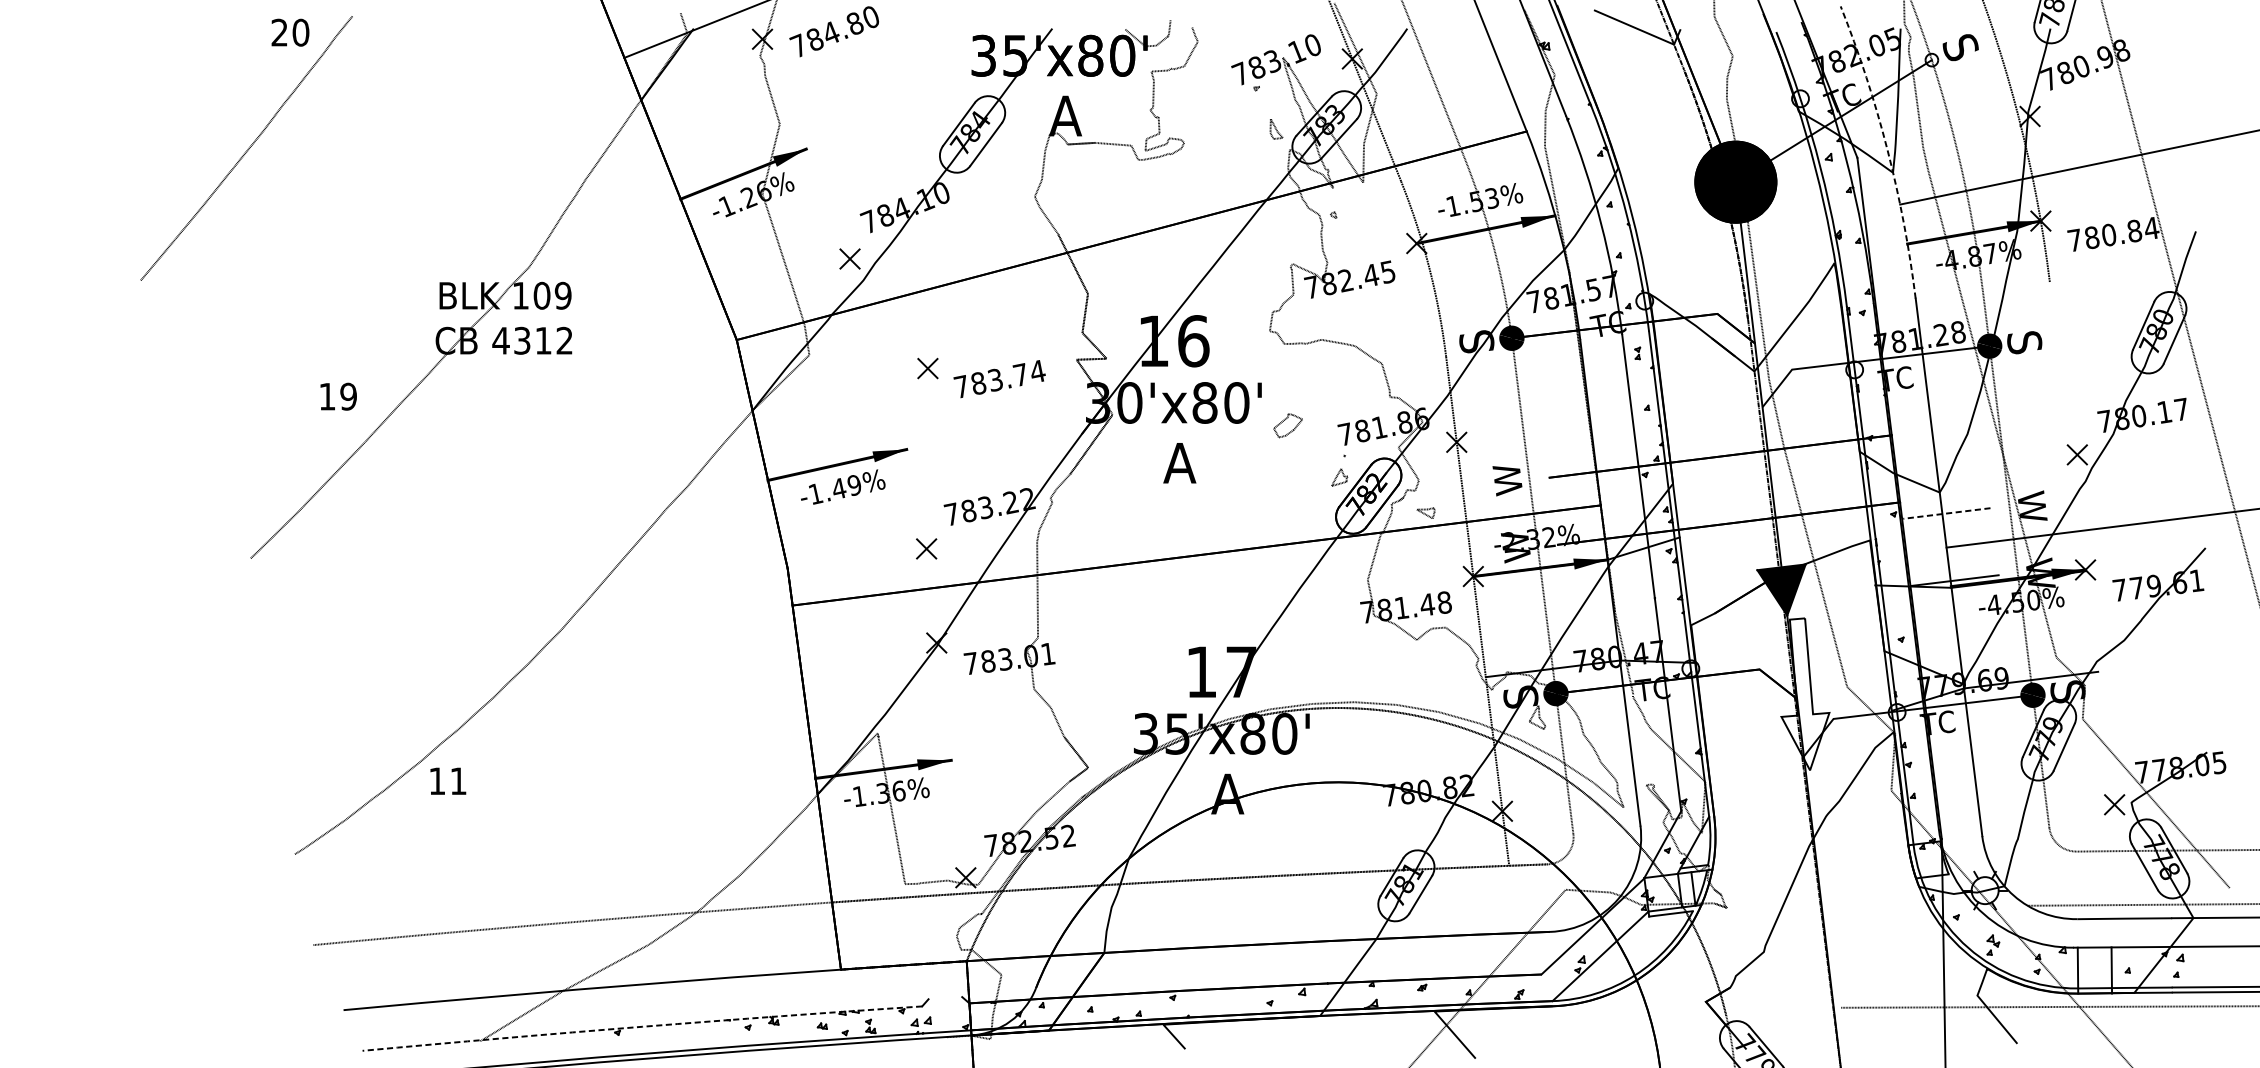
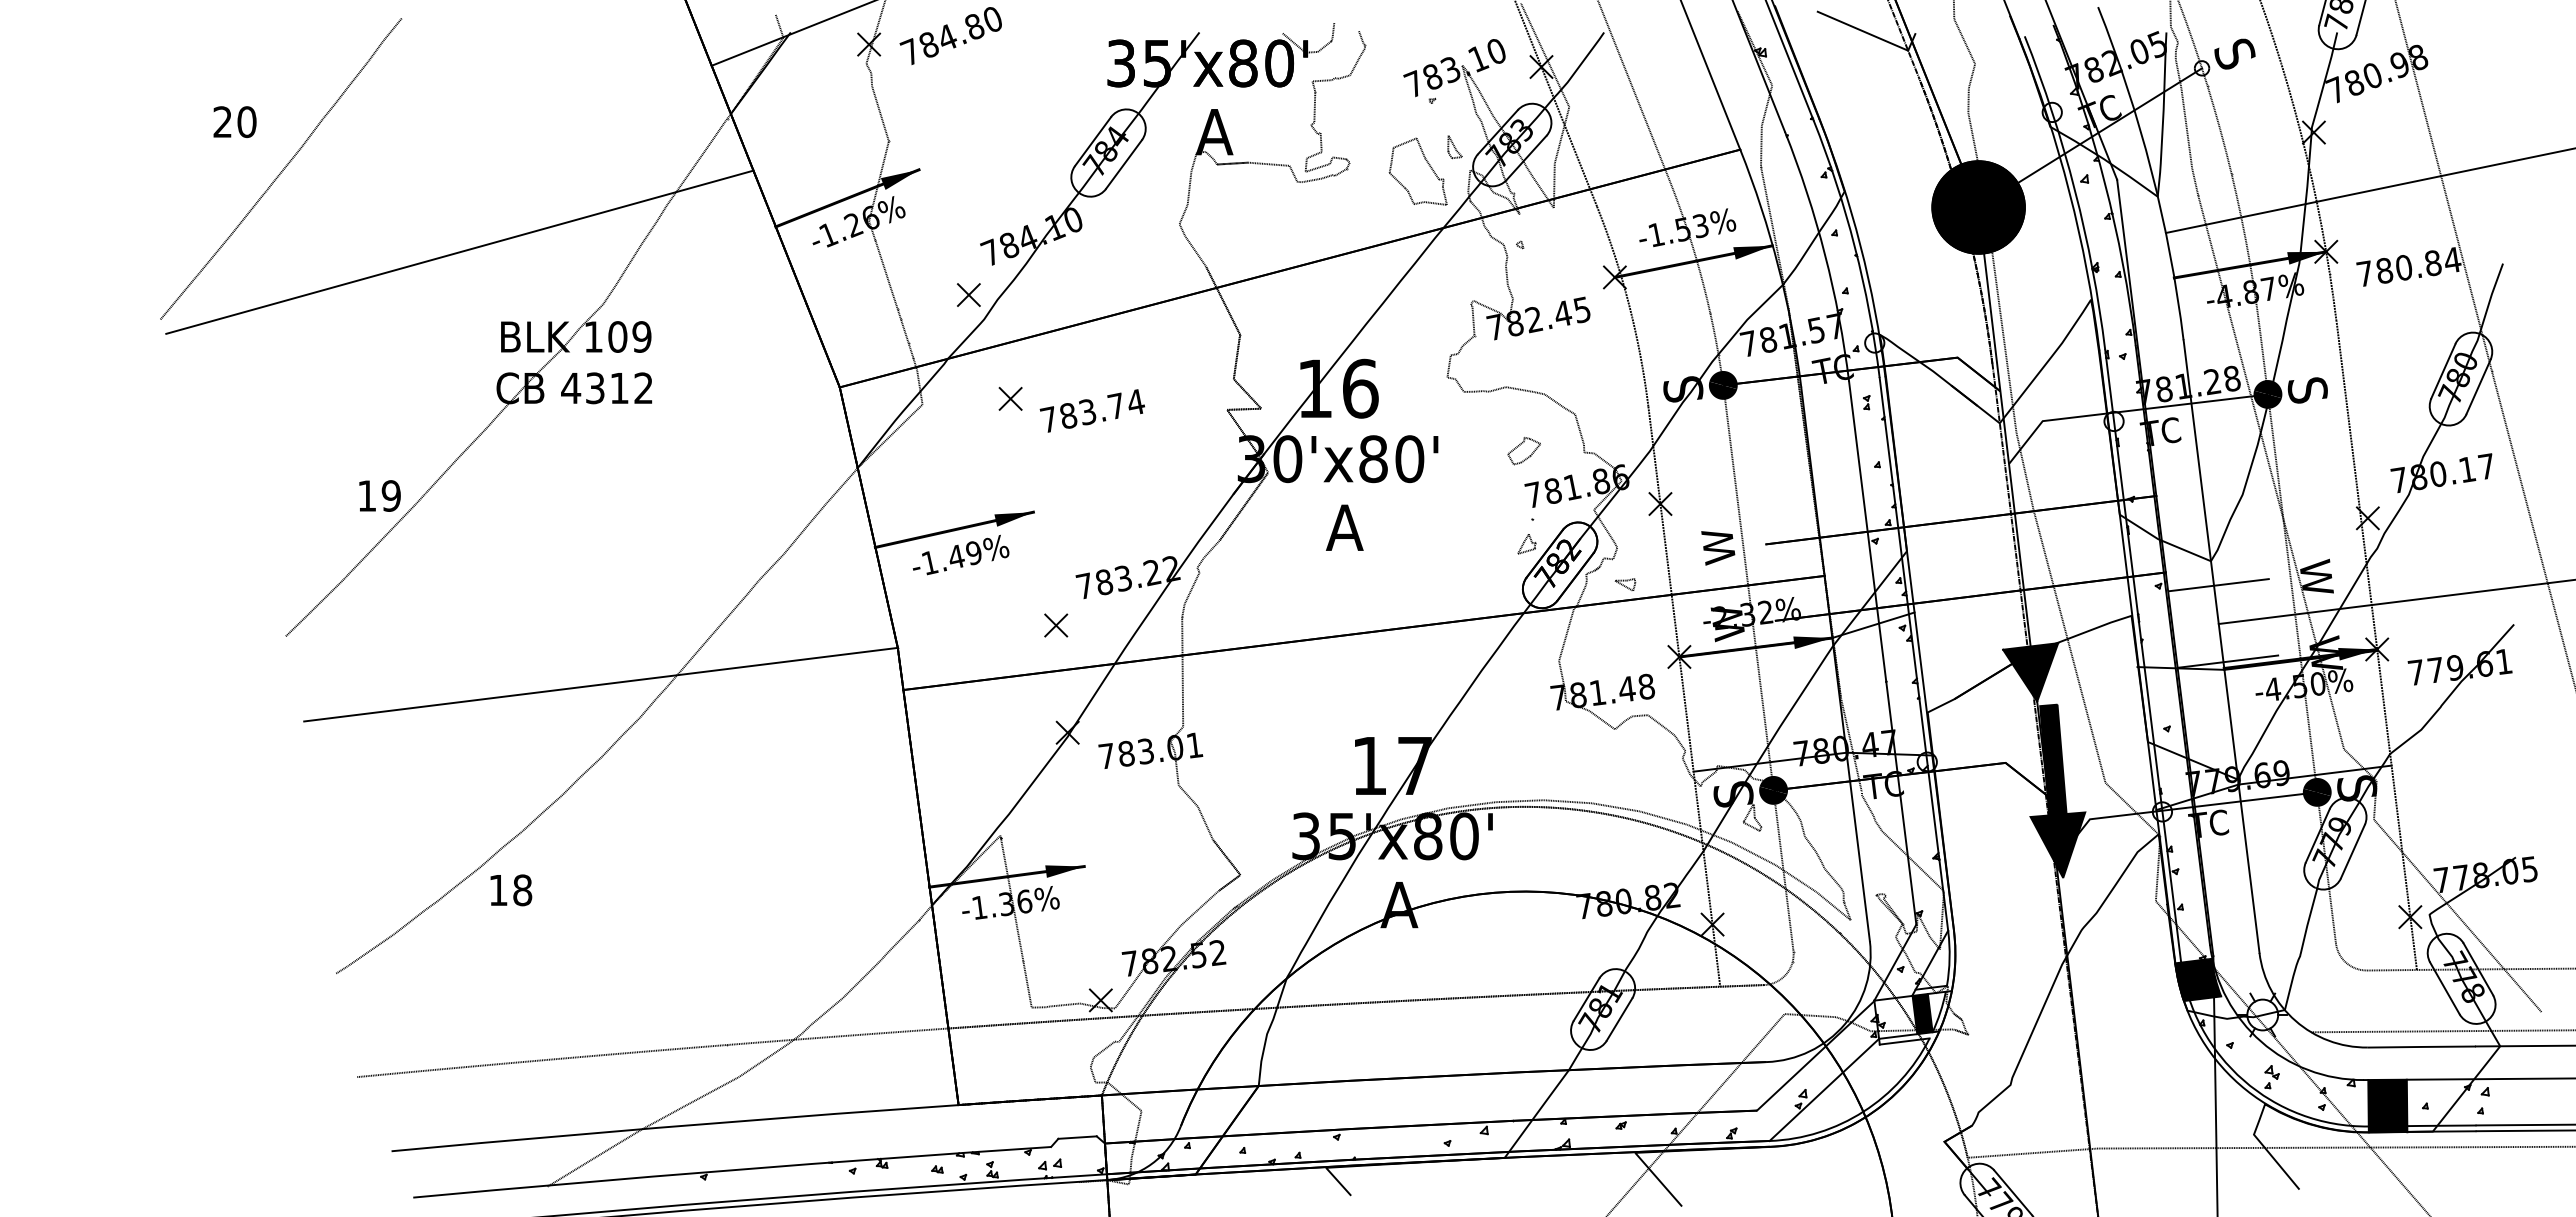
text: (289, 32) -> (234, 121), moved
arc: (1887, 149) -> (2151, 170), dashed -> solid
part: (1243, 150) -> (1417, 171), added
line: (403, 220) -> (459, 251), added
part: (981, 377) -> (1071, 409), moved
text: (338, 396) -> (379, 495), moved
part: (1287, 426) -> (1523, 451), moved
line: (1946, 513) -> (2218, 585), dashed -> solid
line: (2084, 566) -> (2376, 645), added
line: (526, 600) -> (600, 684), added
fill: (1805, 693) -> (2057, 790), added
text: (458, 781) -> (522, 890), 11 -> 18
fill: (1928, 859) -> (2198, 979), added
fill: (1686, 890) -> (1922, 1014), added
fill: (2094, 970) -> (2387, 1105), added
line: (945, 998) -> (1077, 1137), added
line: (1783, 1011) -> (2032, 1152), added
arc: (642, 1027) -> (732, 1170), dashed -> solid

